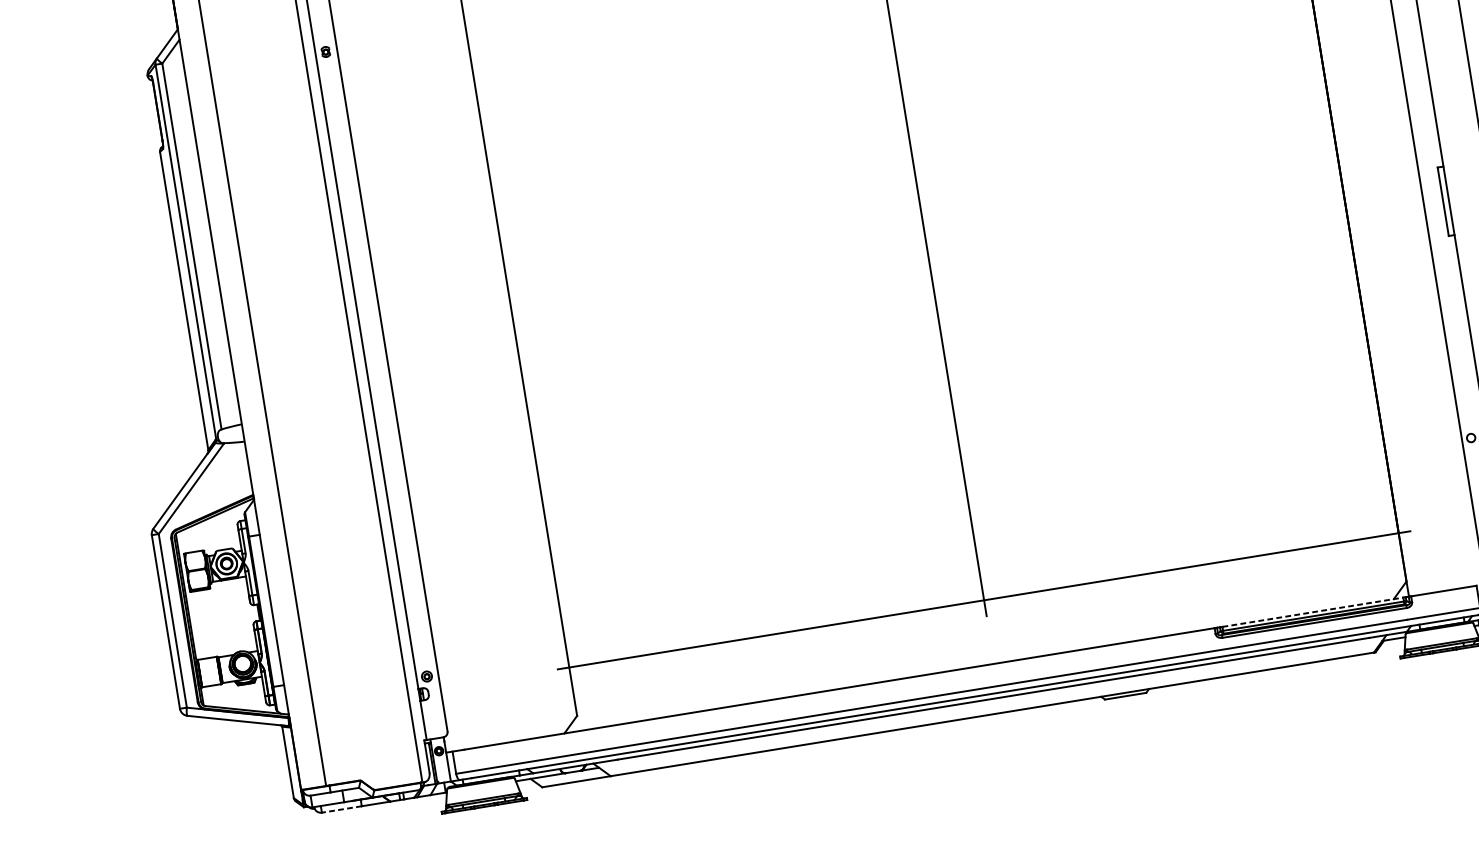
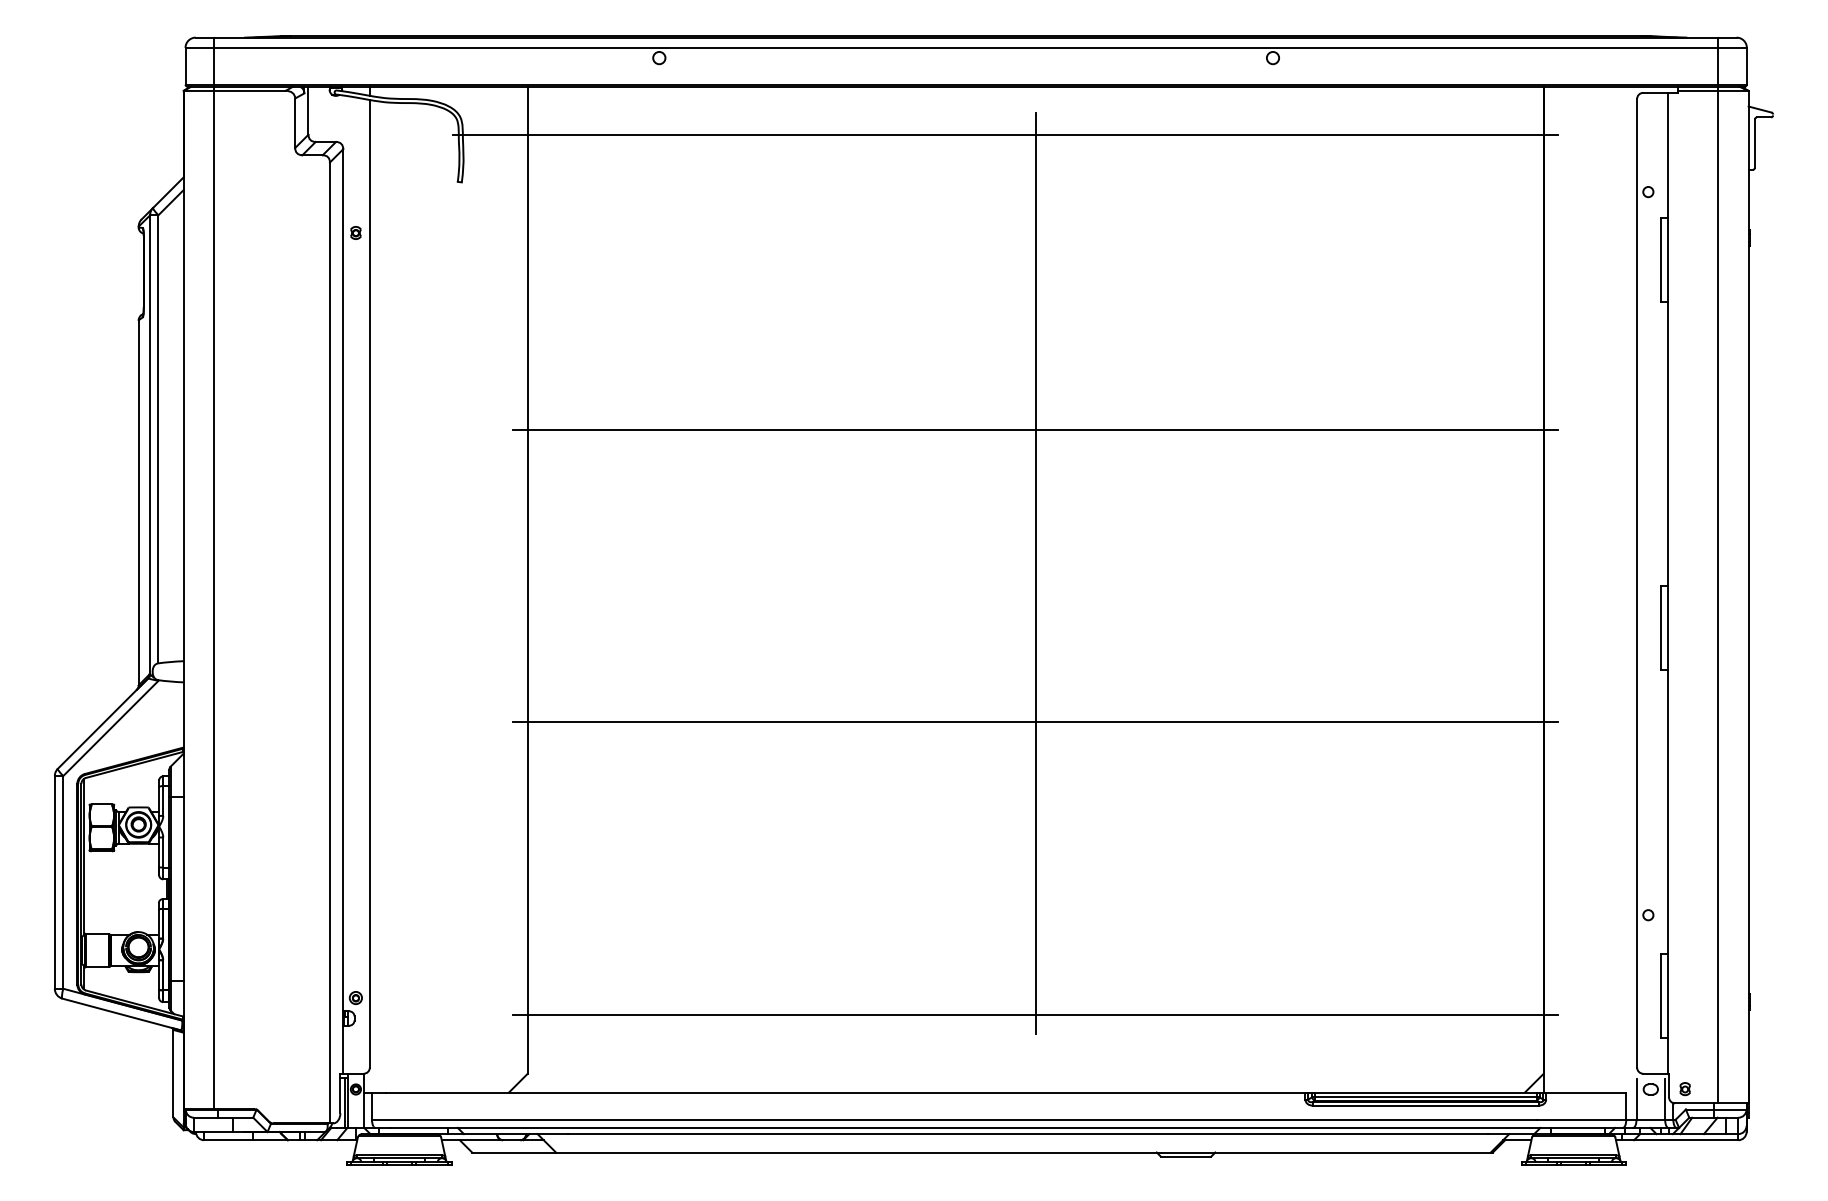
line: (906, 122) -> (1035, 429), added
line: (945, 361) -> (1035, 722), added
line: (1312, 612) -> (1425, 1092), dashed -> solid
line: (341, 809) -> (228, 1140), dashed -> solid

